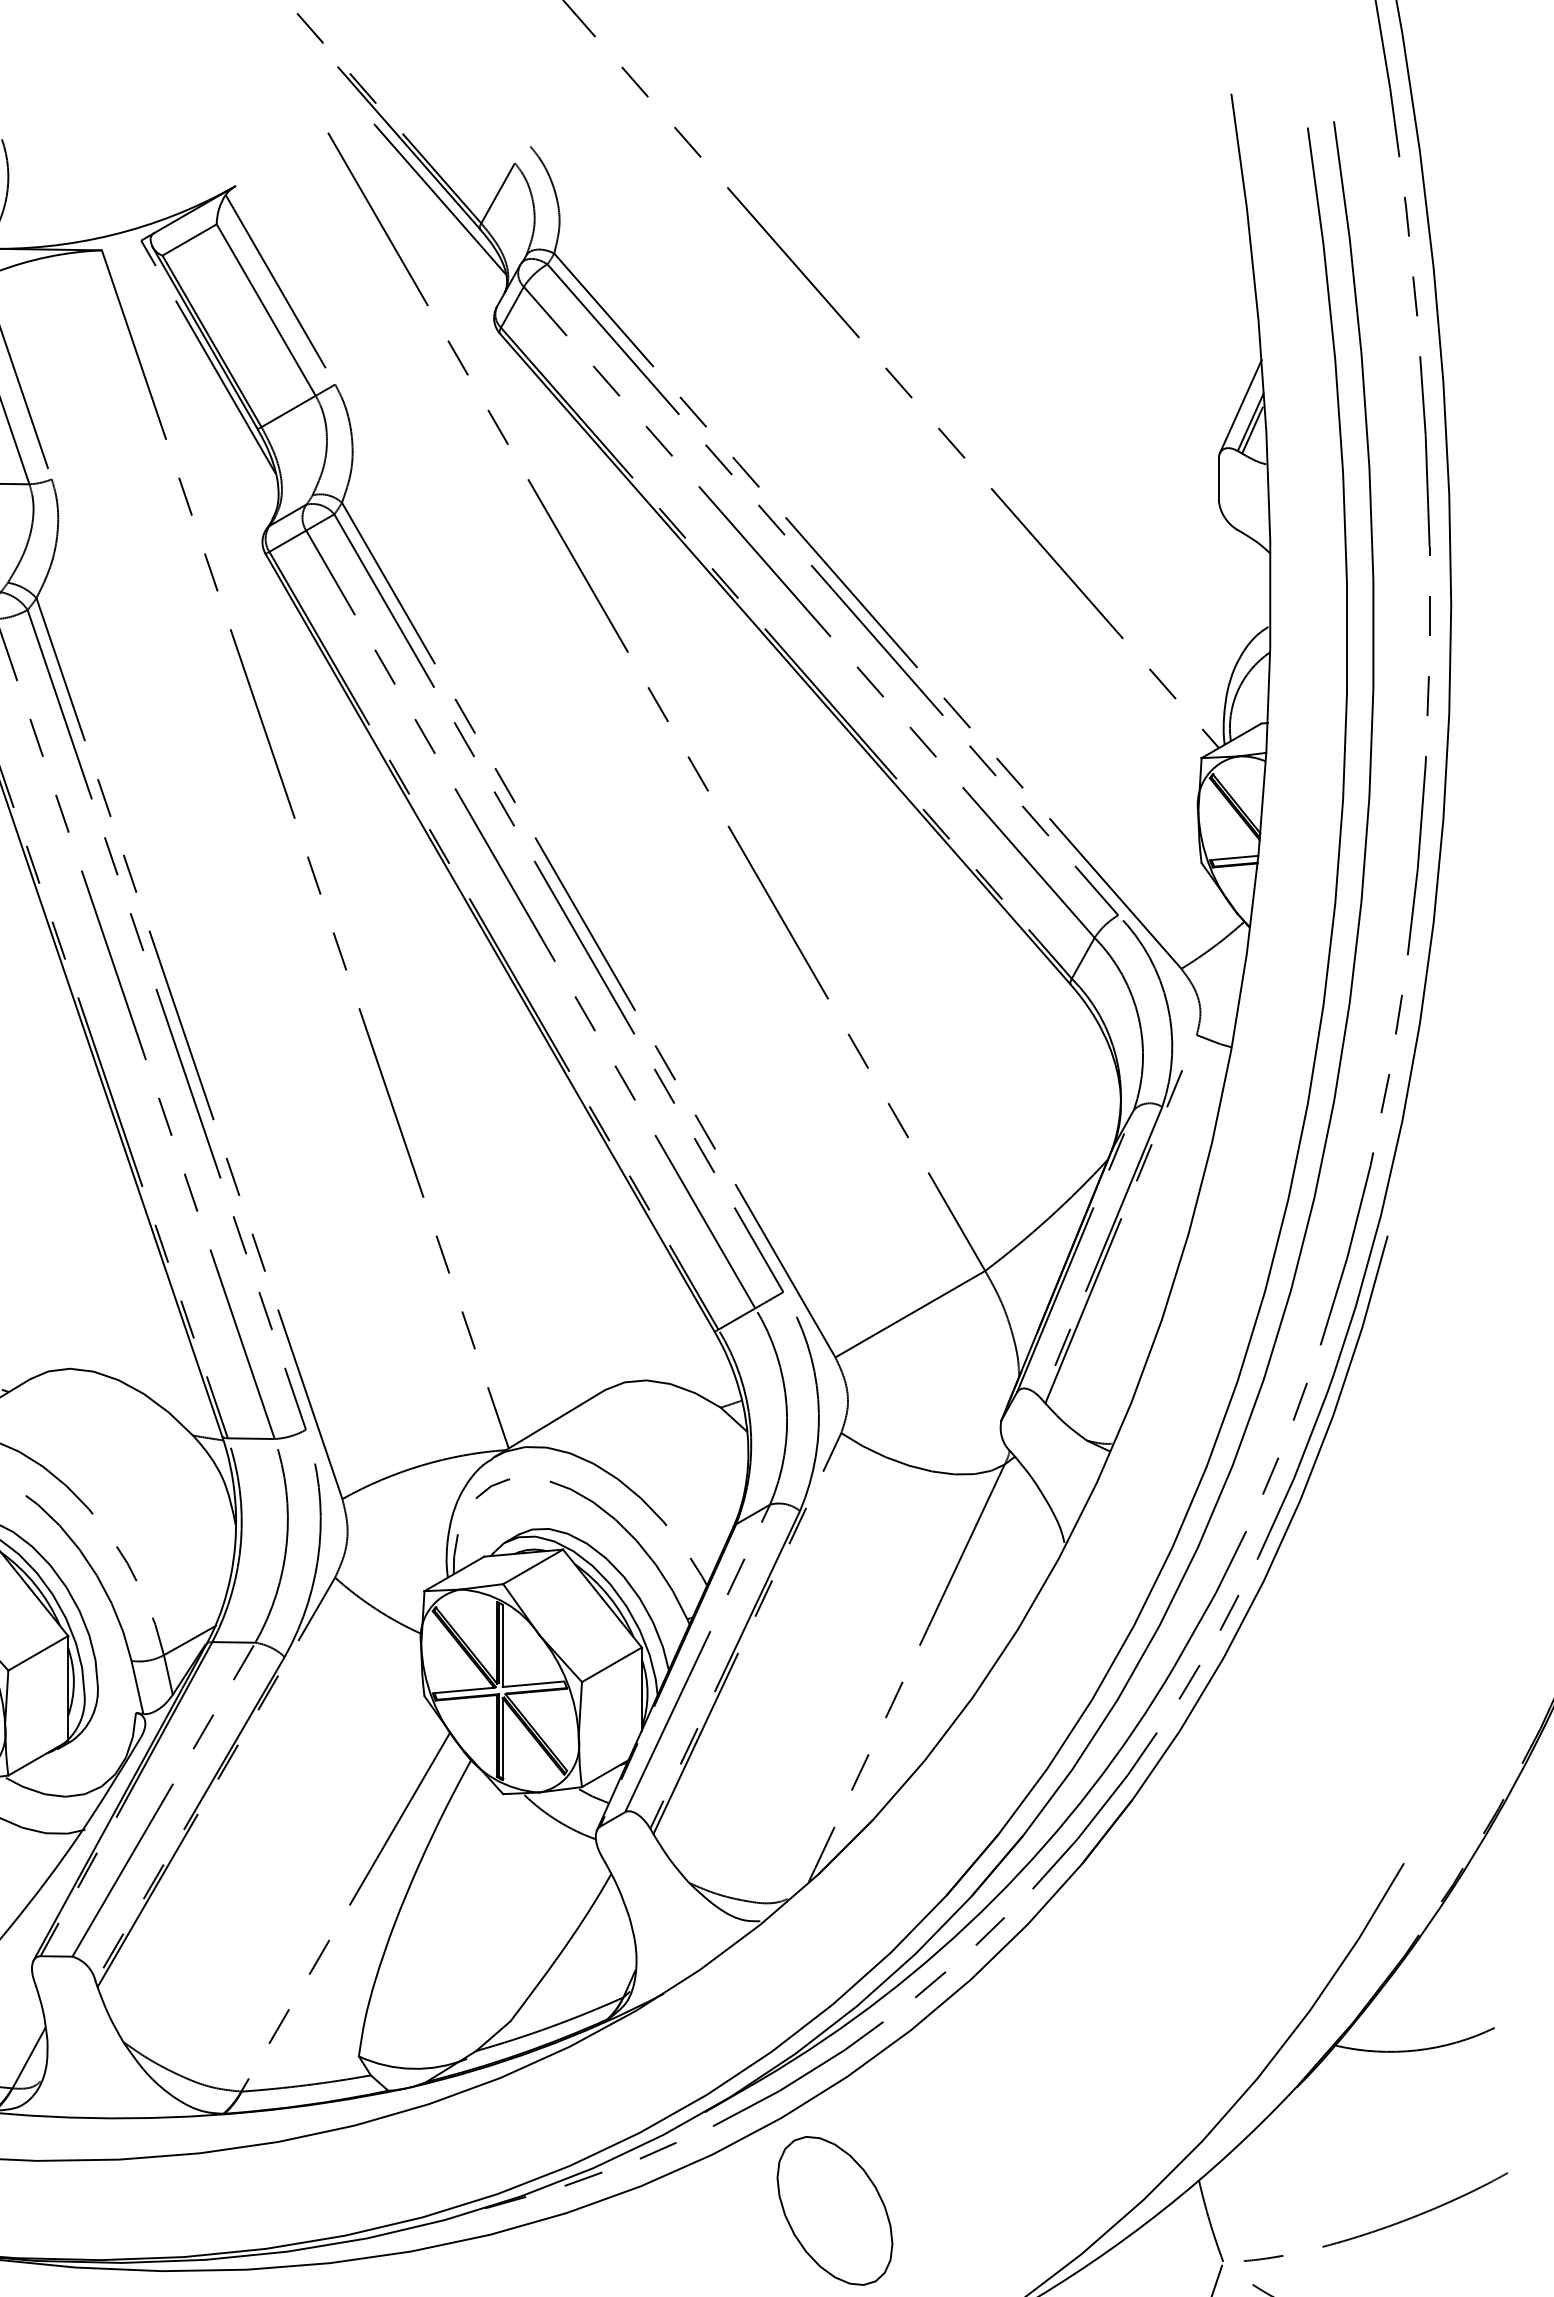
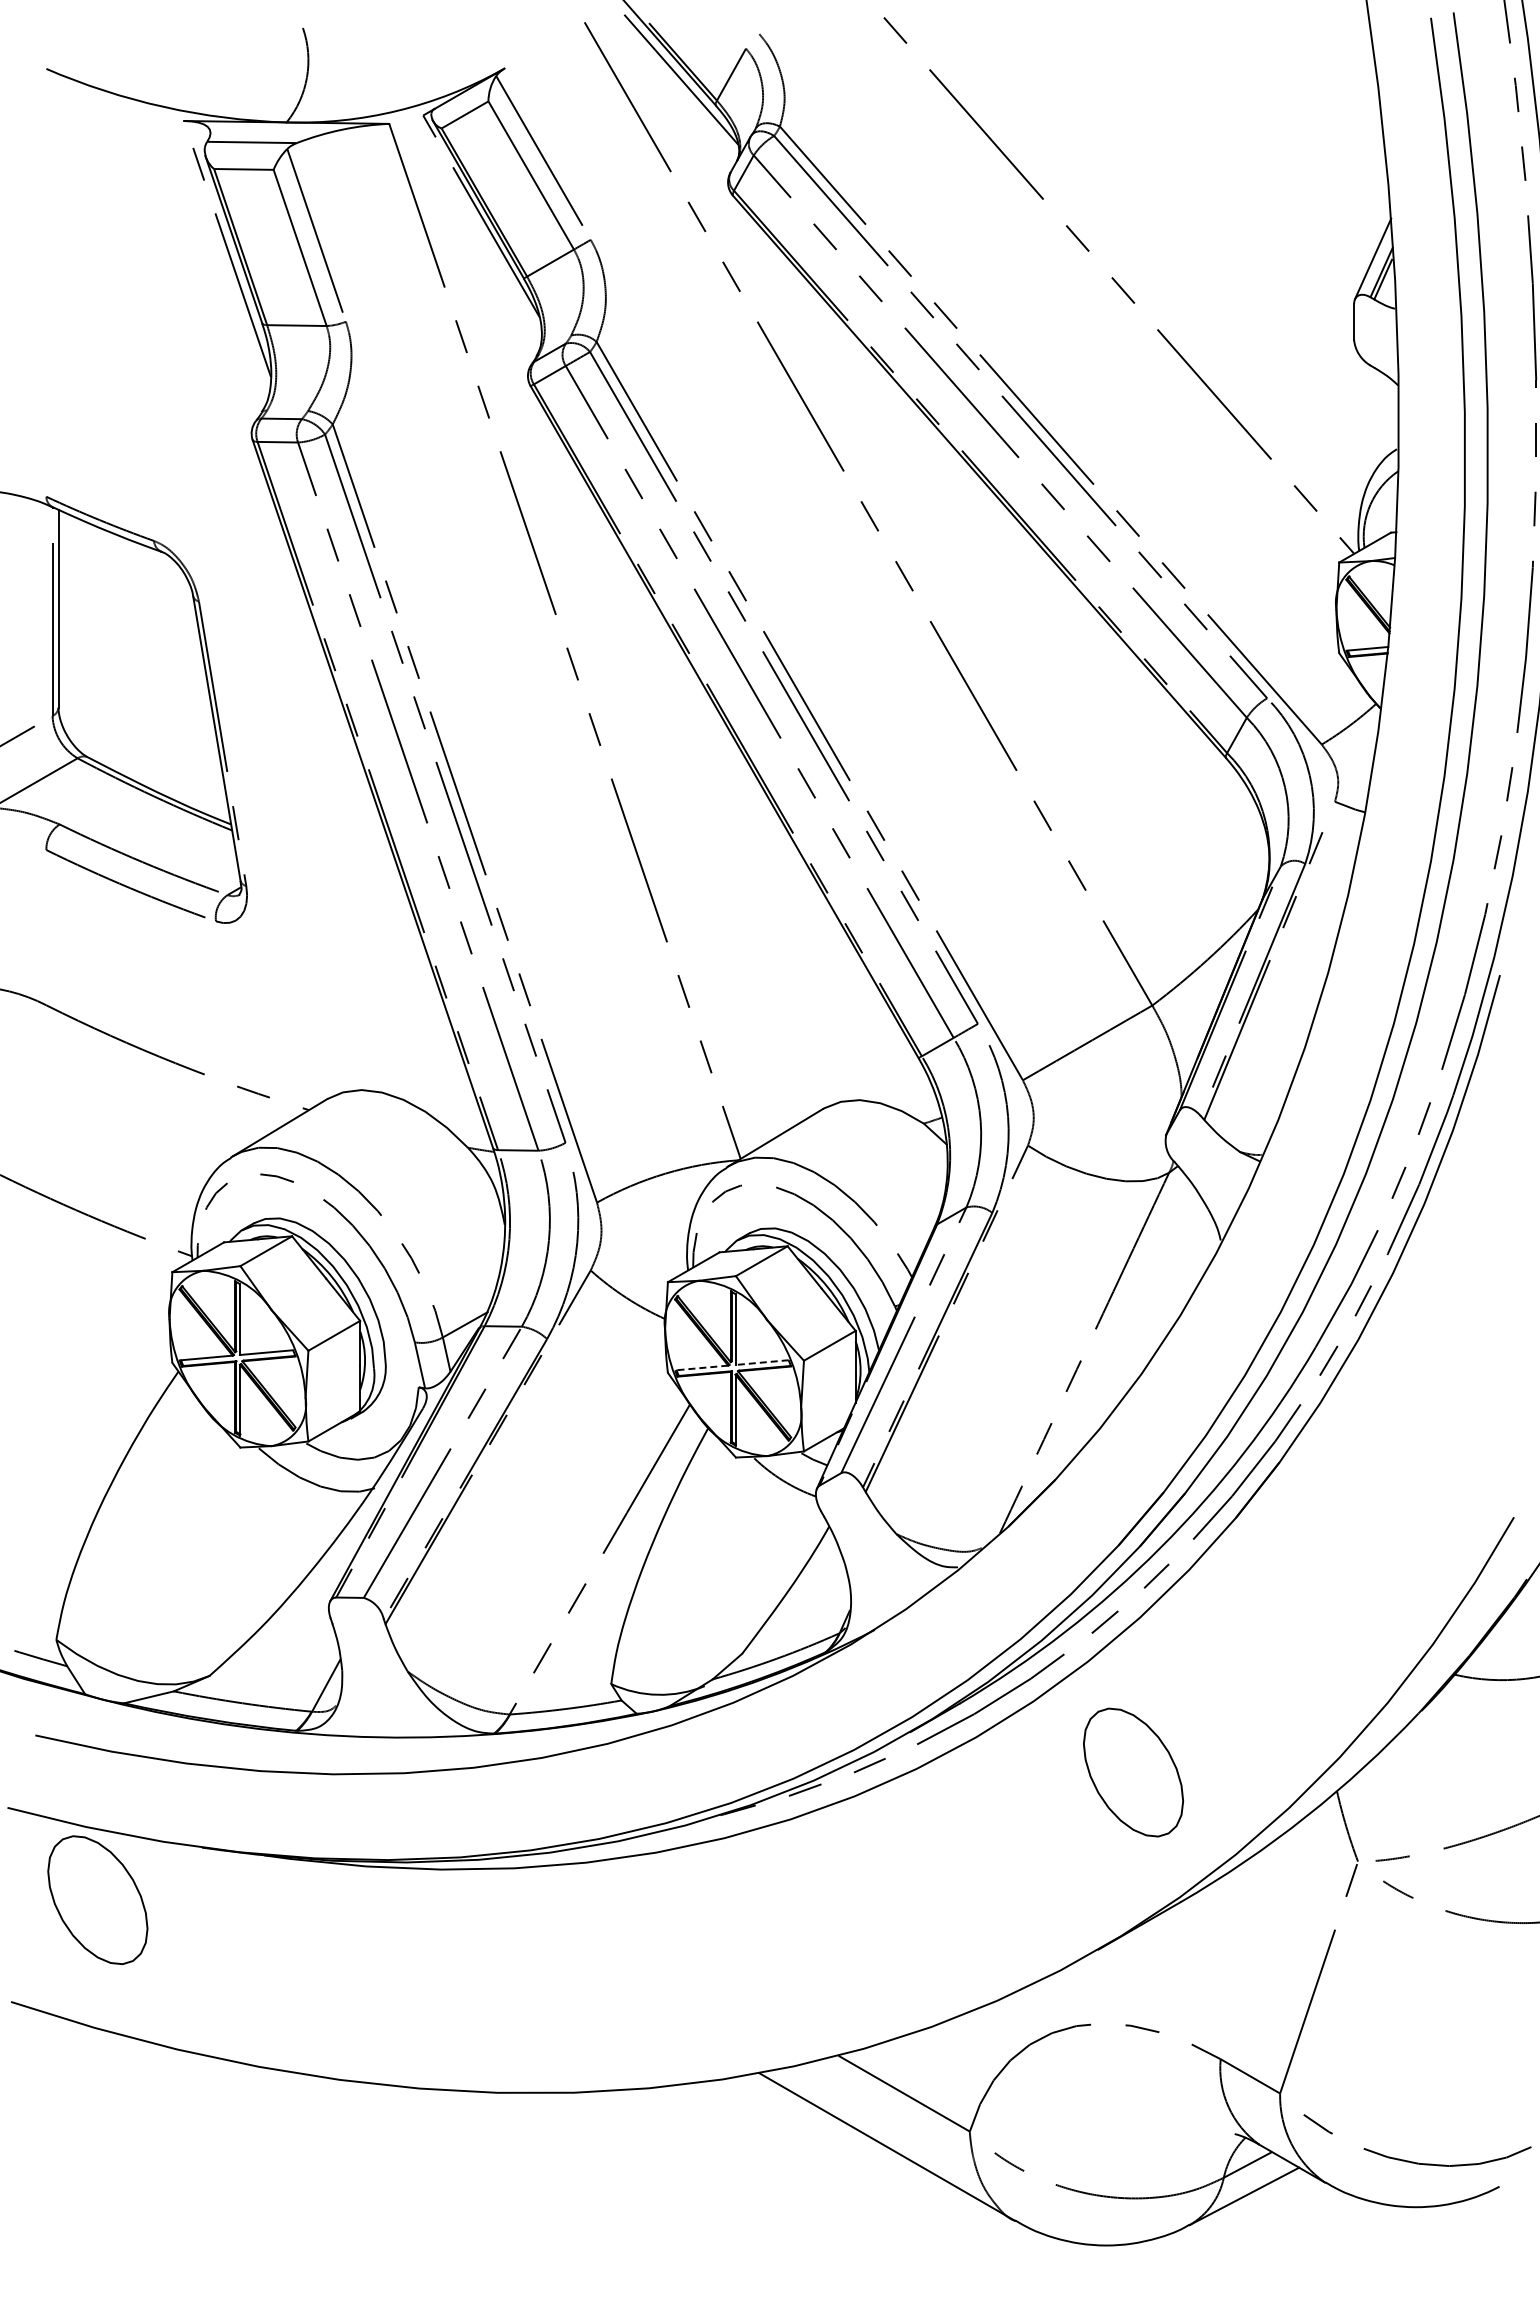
line: (533, 1684) -> (762, 1362), solid -> dashed
line: (463, 1691) -> (701, 1368), solid -> dashed
part: (834, 2210) -> (1133, 1772), moved

